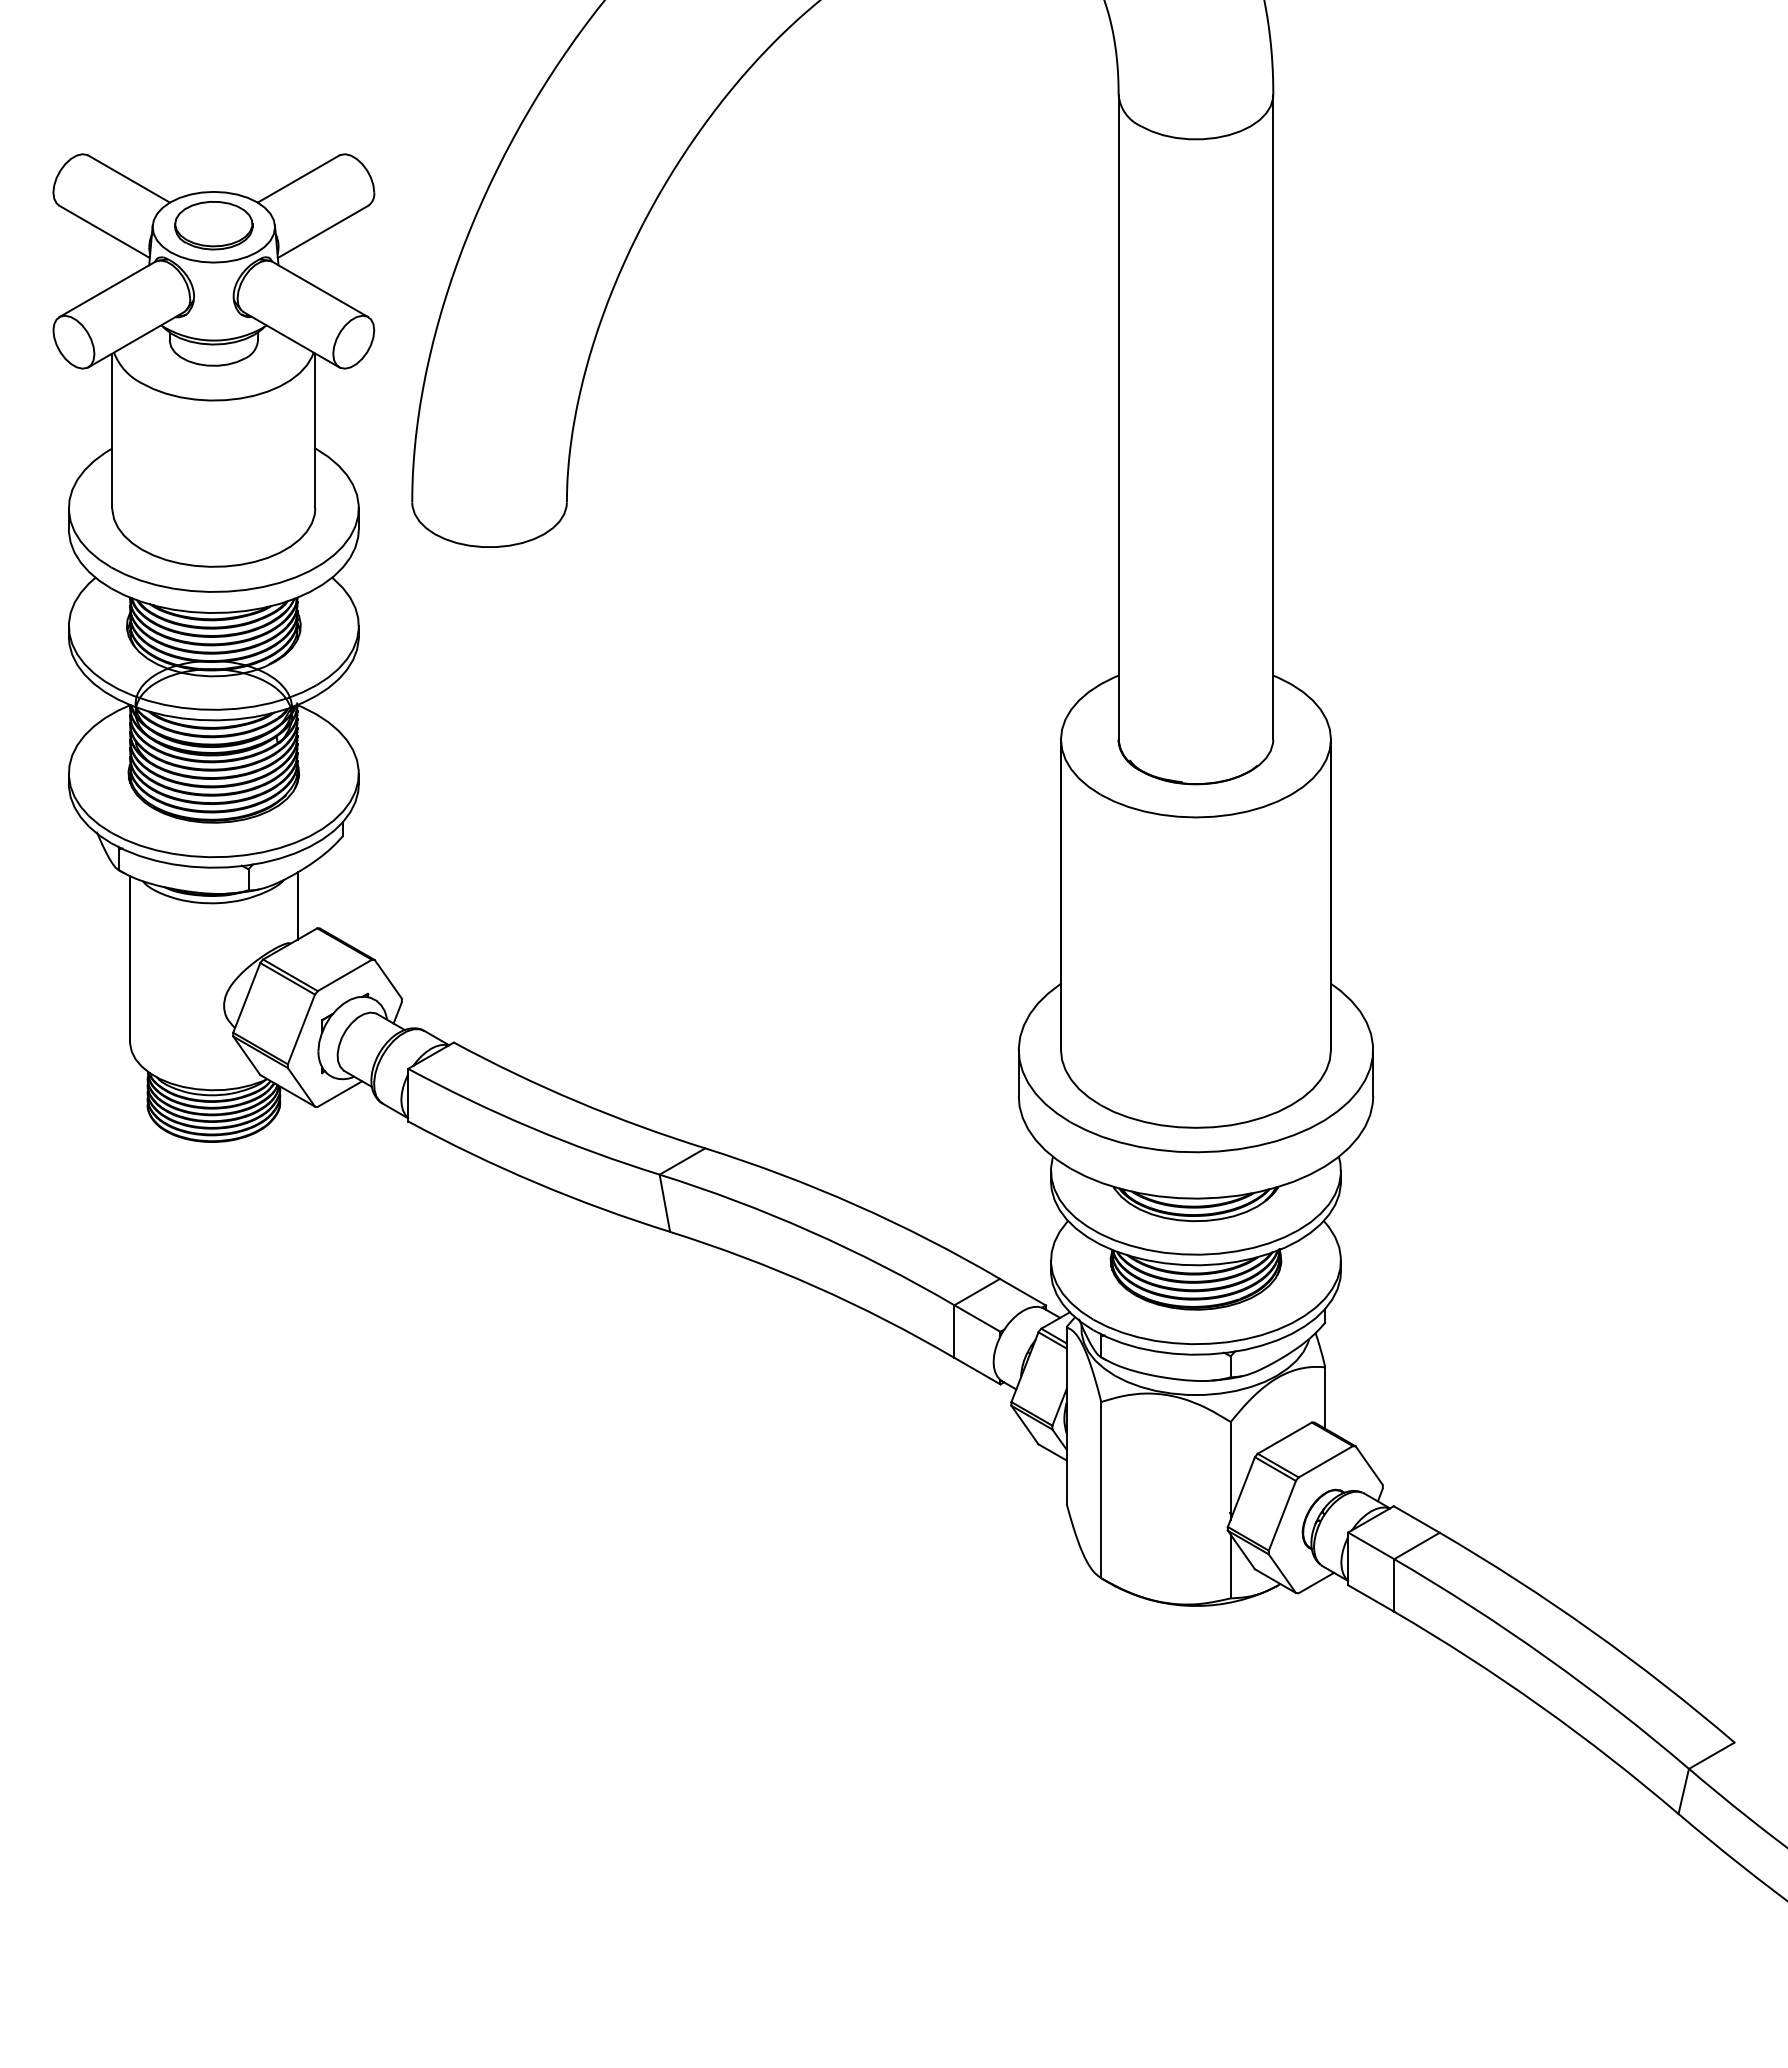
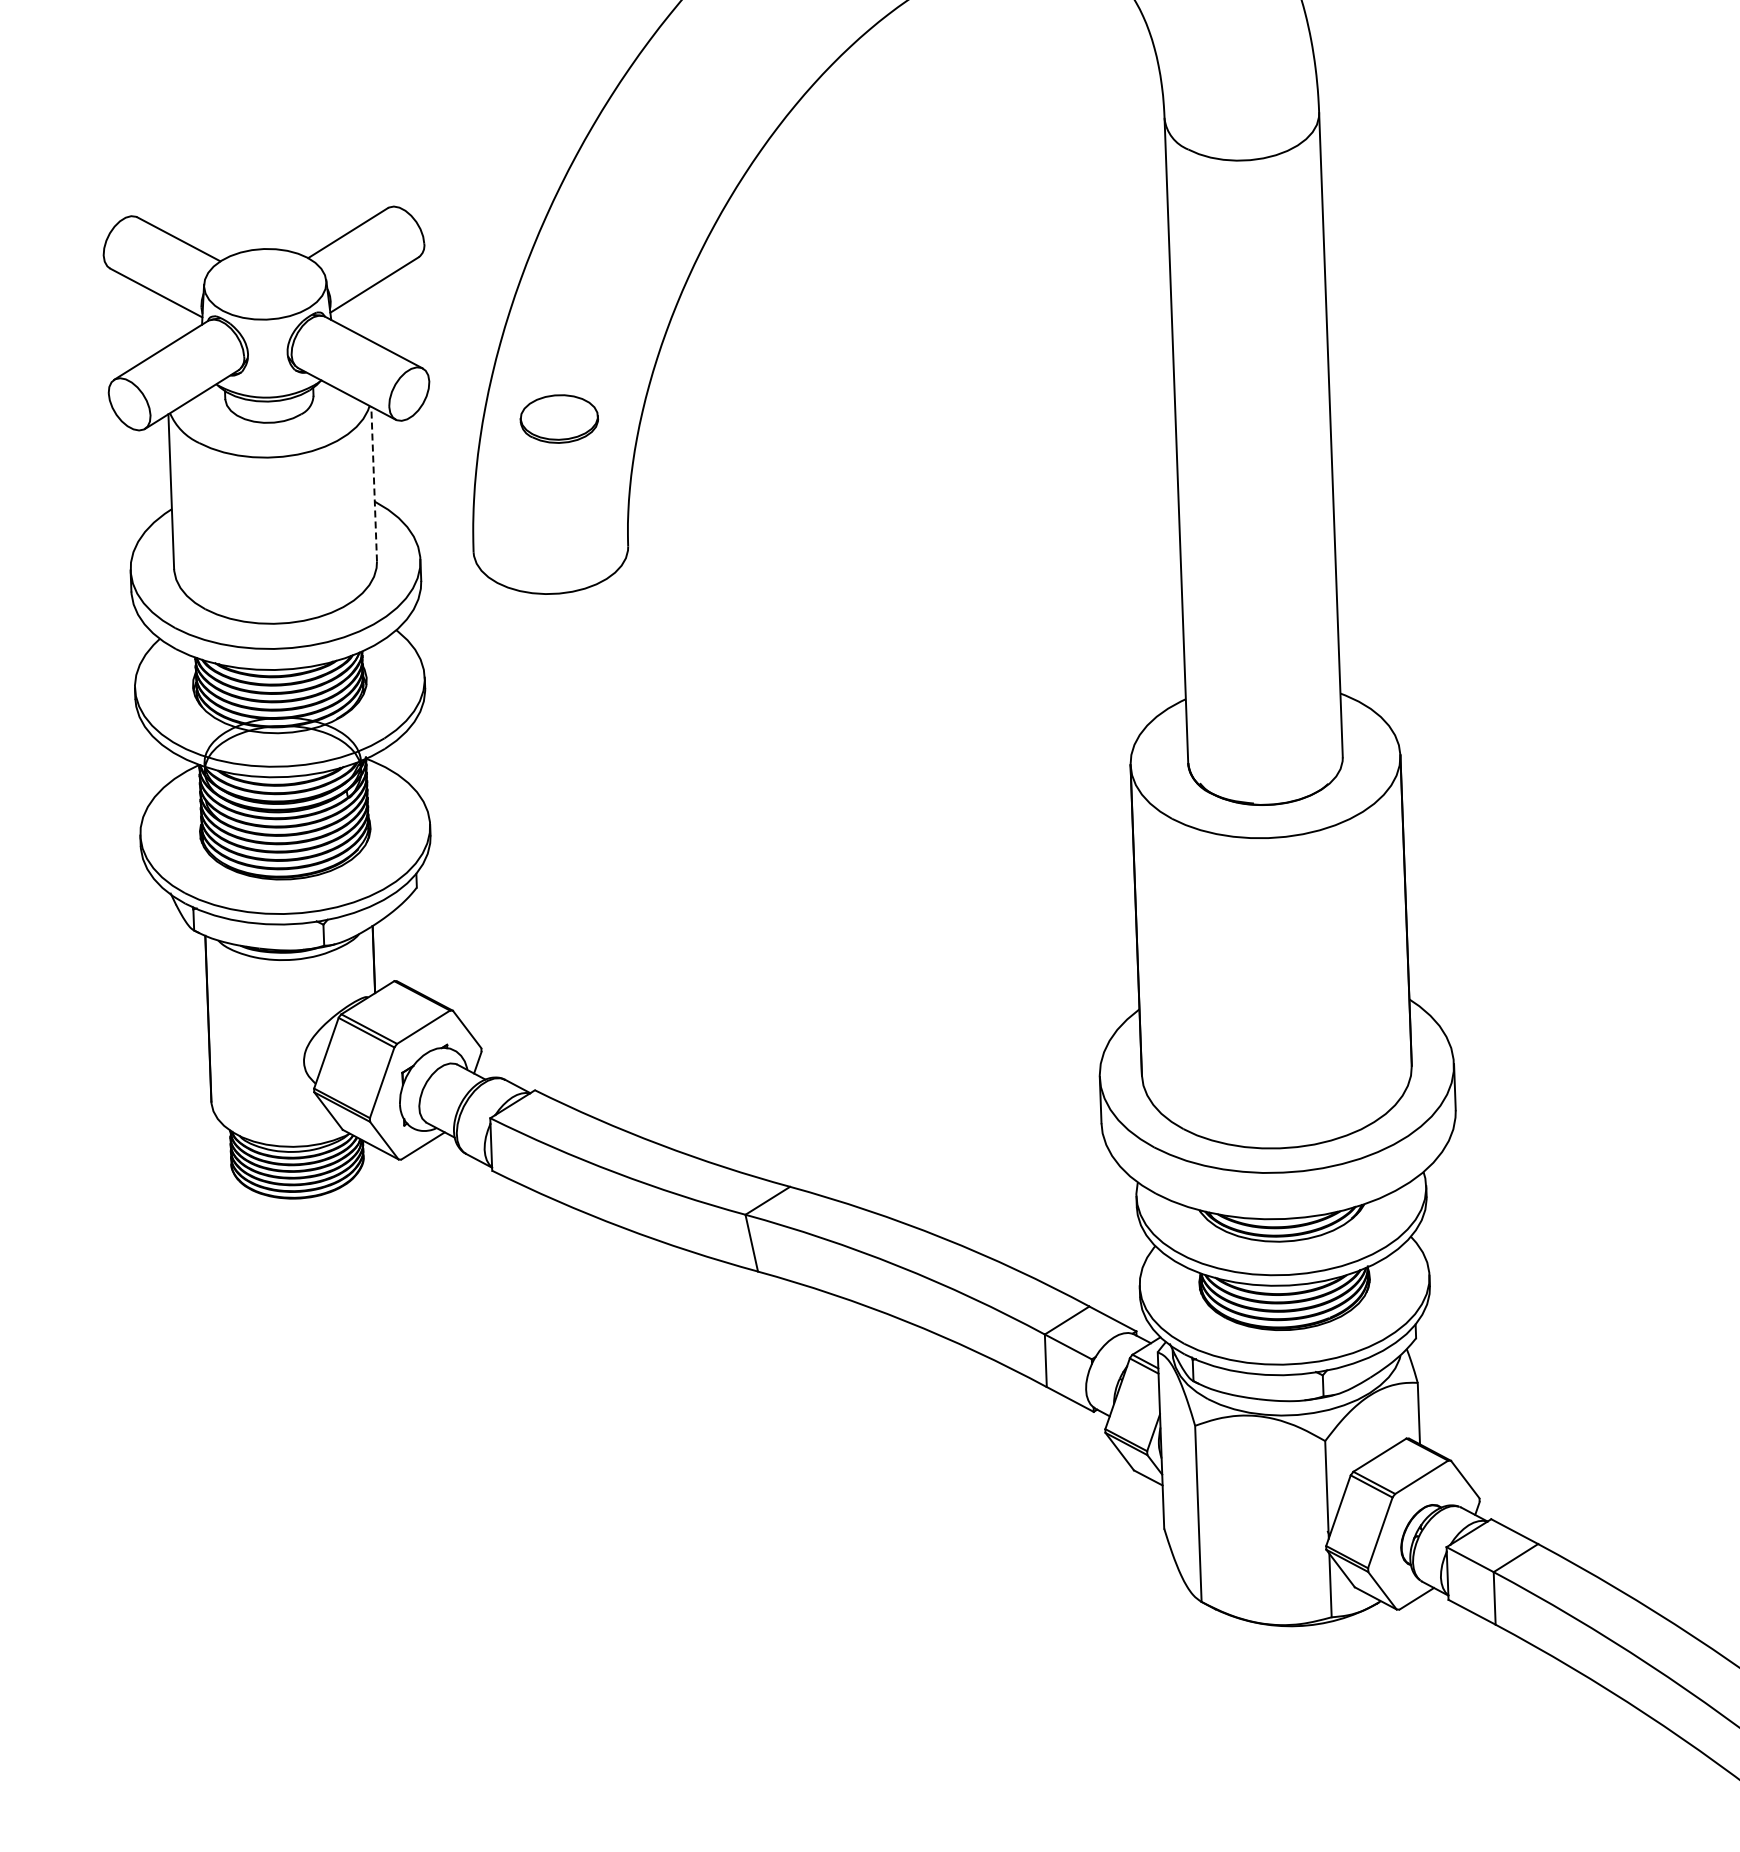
part: (213, 225) -> (559, 418), moved
line: (315, 430) -> (374, 483), solid -> dashed

